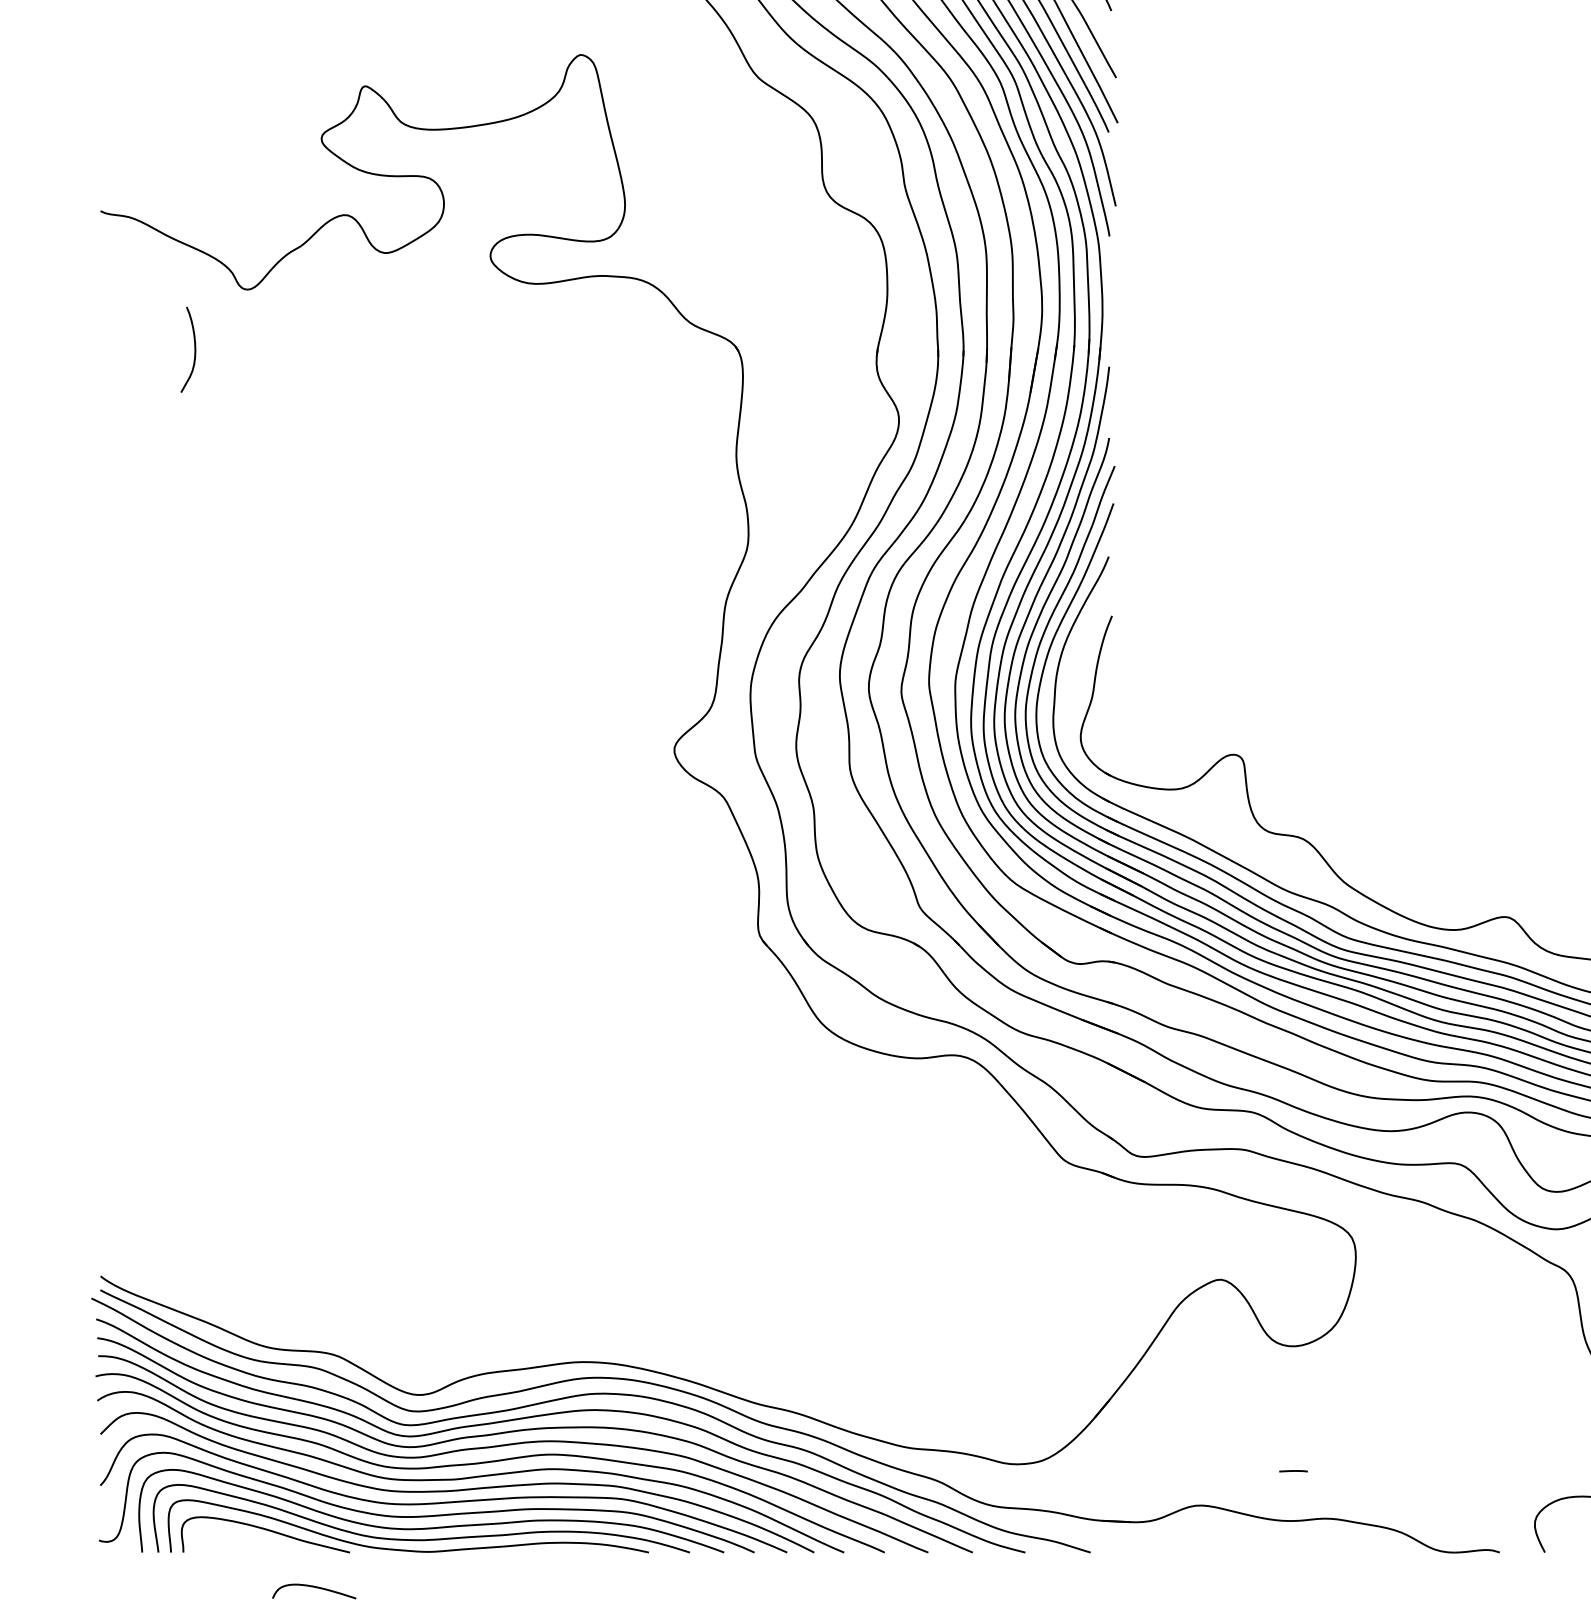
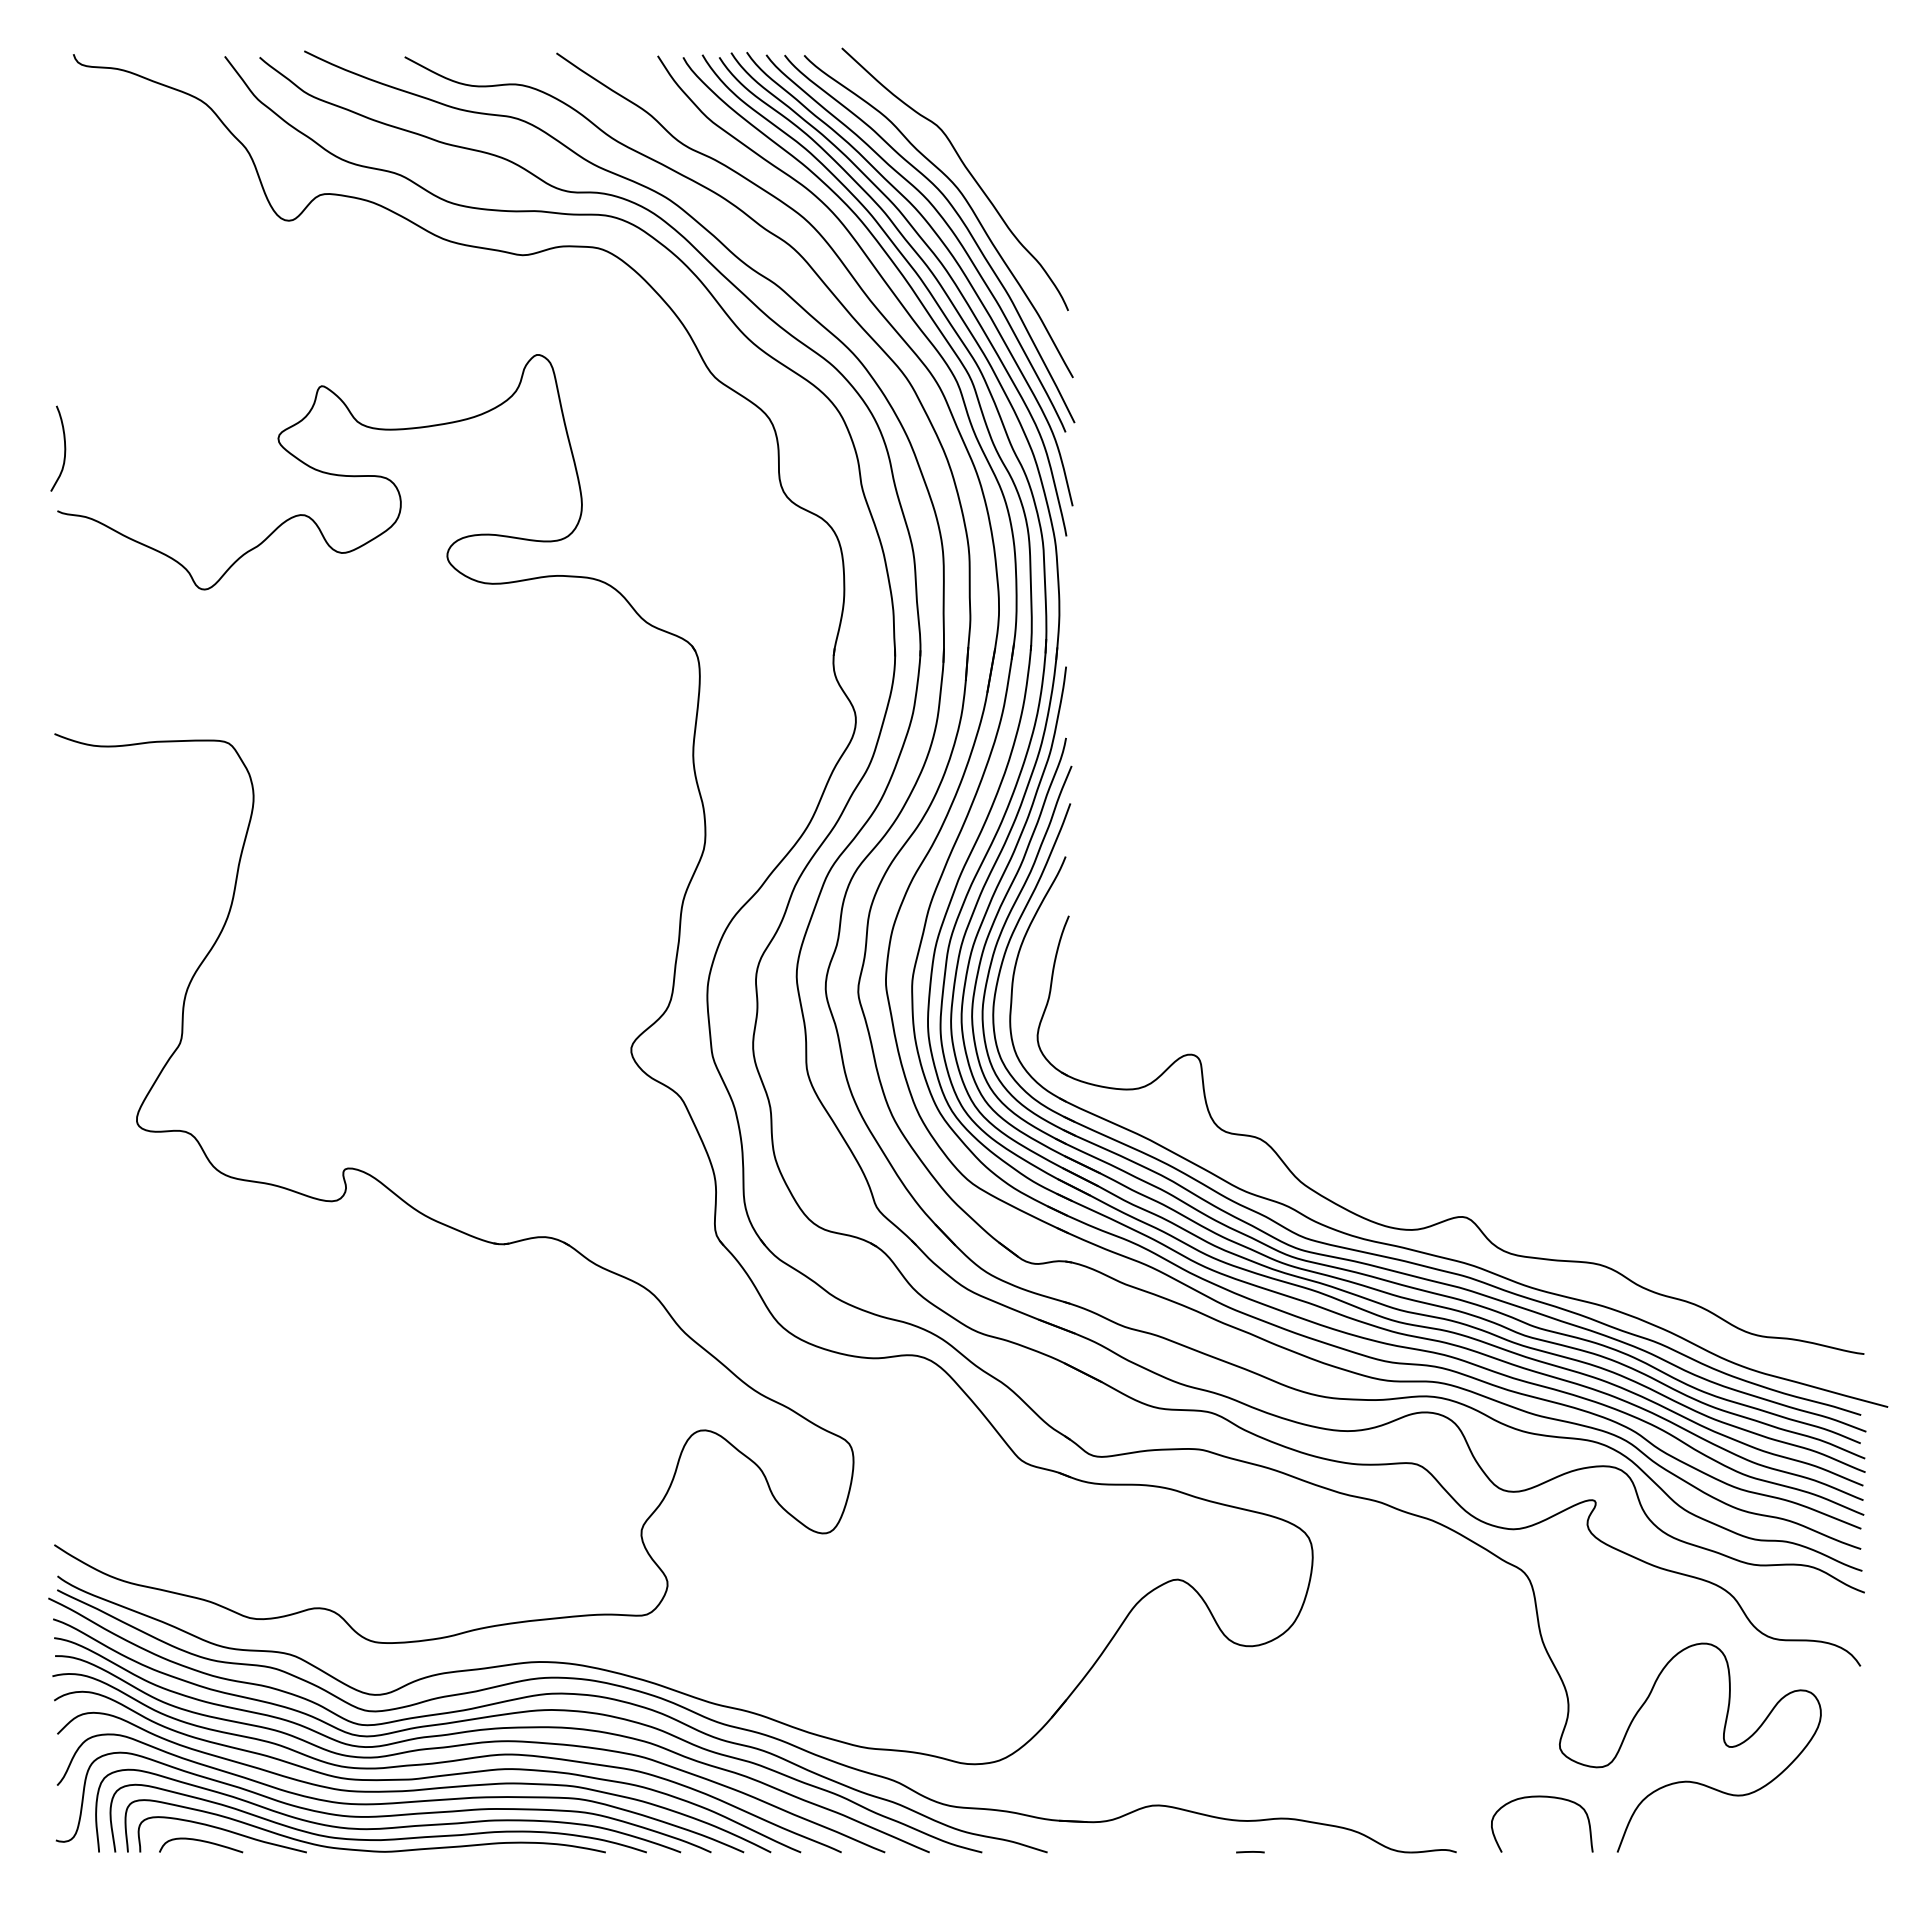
curve: (194, 349) -> (64, 448), moved
part: (485, 922) -> (442, 1222), added
line: (1293, 1471) -> (1250, 1852), moved
curve: (316, 1588) -> (203, 1842), moved

